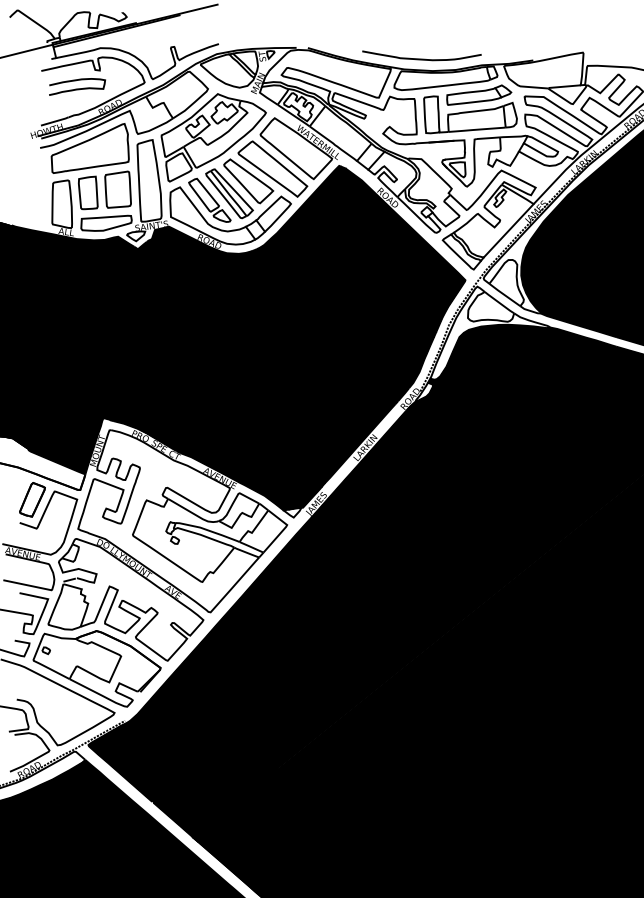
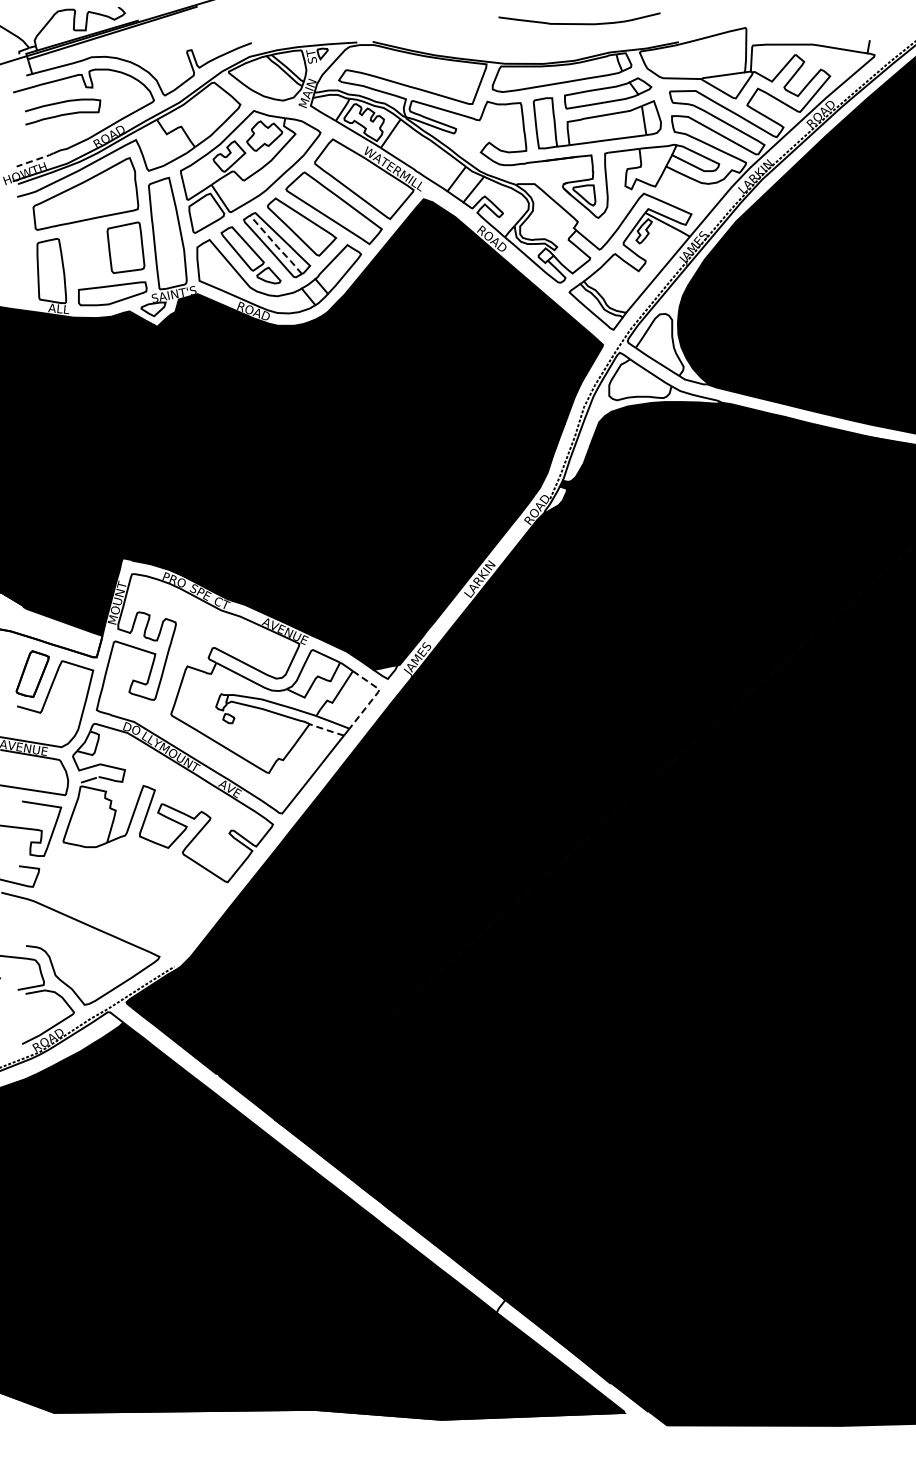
curve: (421, 59) -> (579, 23), moved
line: (55, 121) -> (35, 160), solid -> dashed
part: (88, 192) -> (85, 253), removed
line: (229, 194) -> (276, 245), solid -> dashed
line: (283, 529) -> (375, 696), solid -> dashed
line: (246, 553) -> (326, 730), solid -> dashed
part: (97, 668) -> (132, 897), removed

